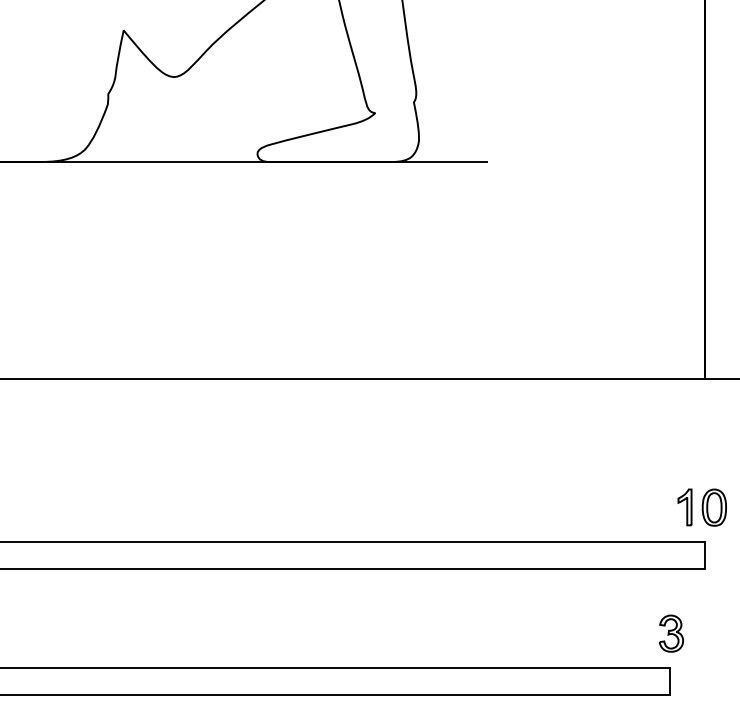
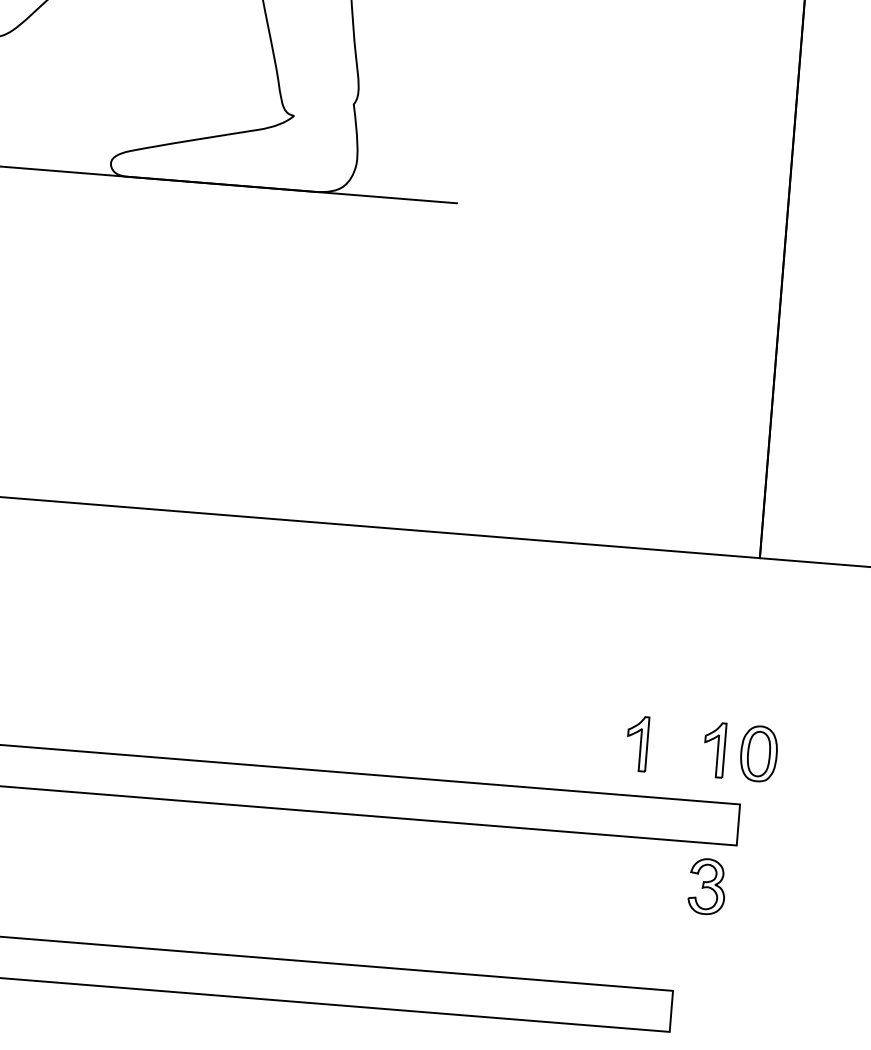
part: (633, 507) -> (636, 743), added
part: (671, 633) -> (707, 886), moved

